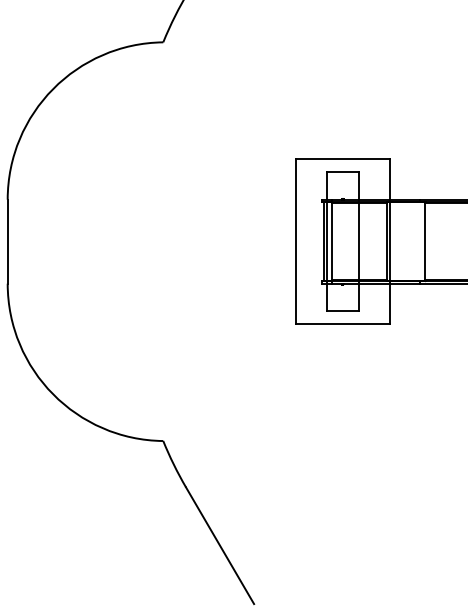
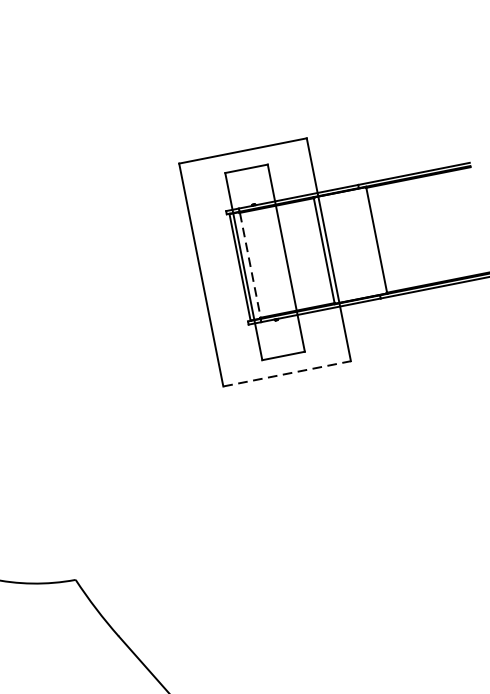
line: (331, 241) -> (249, 265), solid -> dashed
line: (343, 324) -> (288, 374), solid -> dashed

